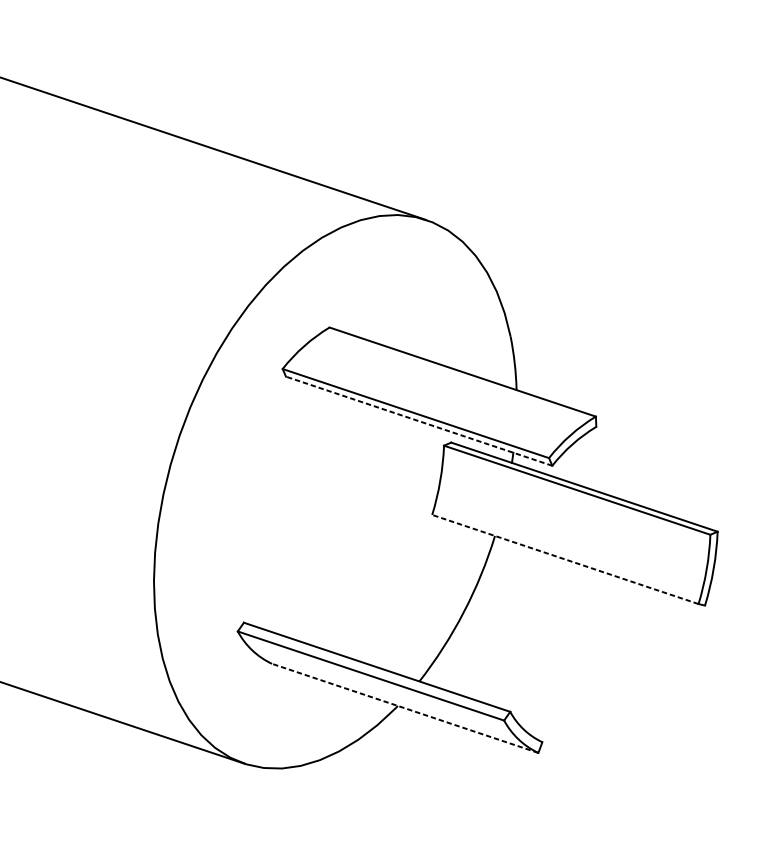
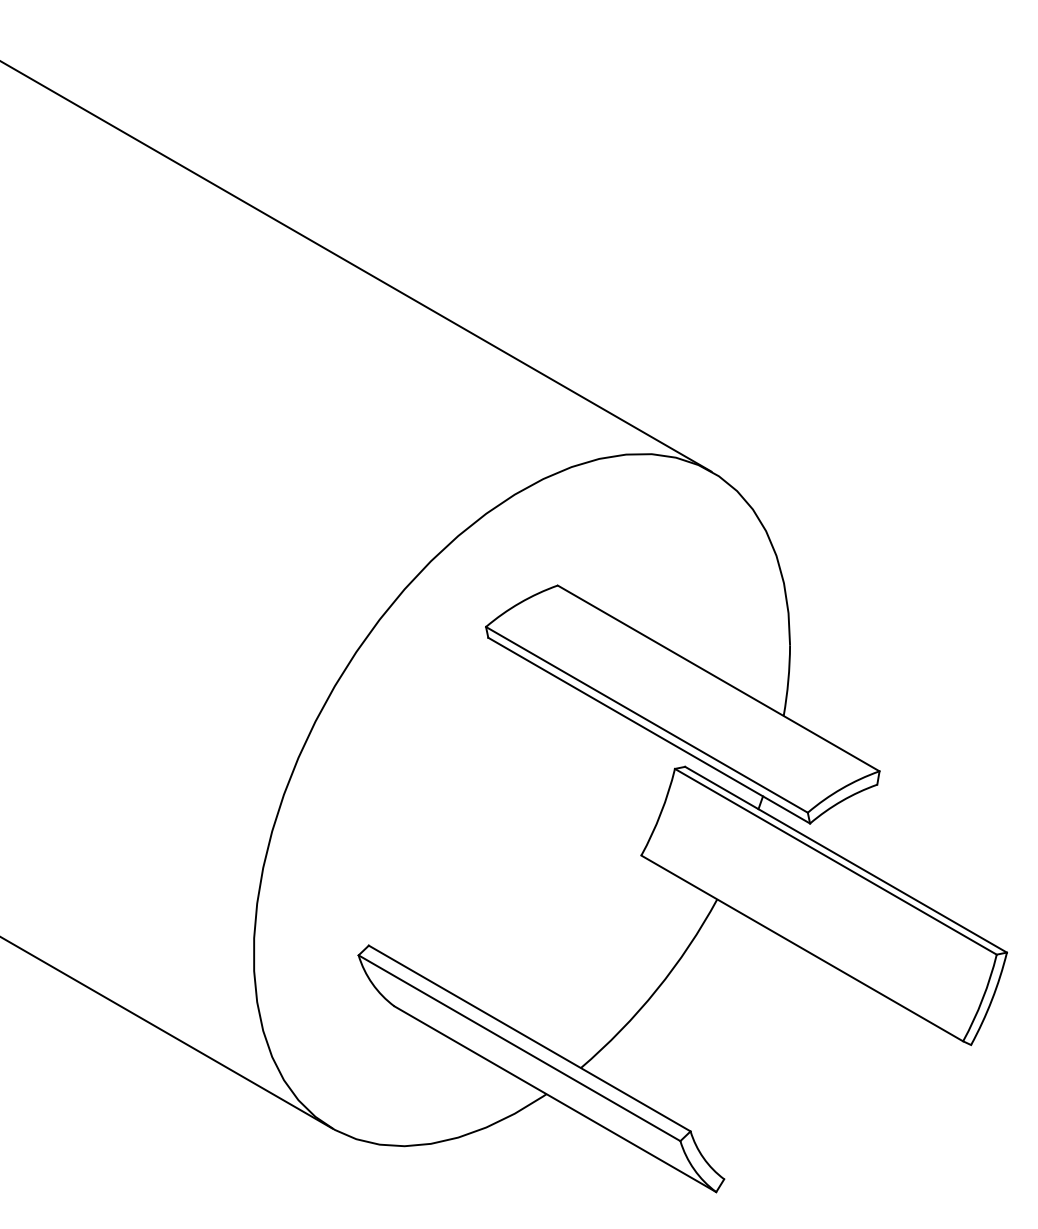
line: (419, 421) -> (649, 730), dashed -> solid
line: (565, 559) -> (802, 948), dashed -> solid
line: (405, 708) -> (555, 1099), dashed -> solid

